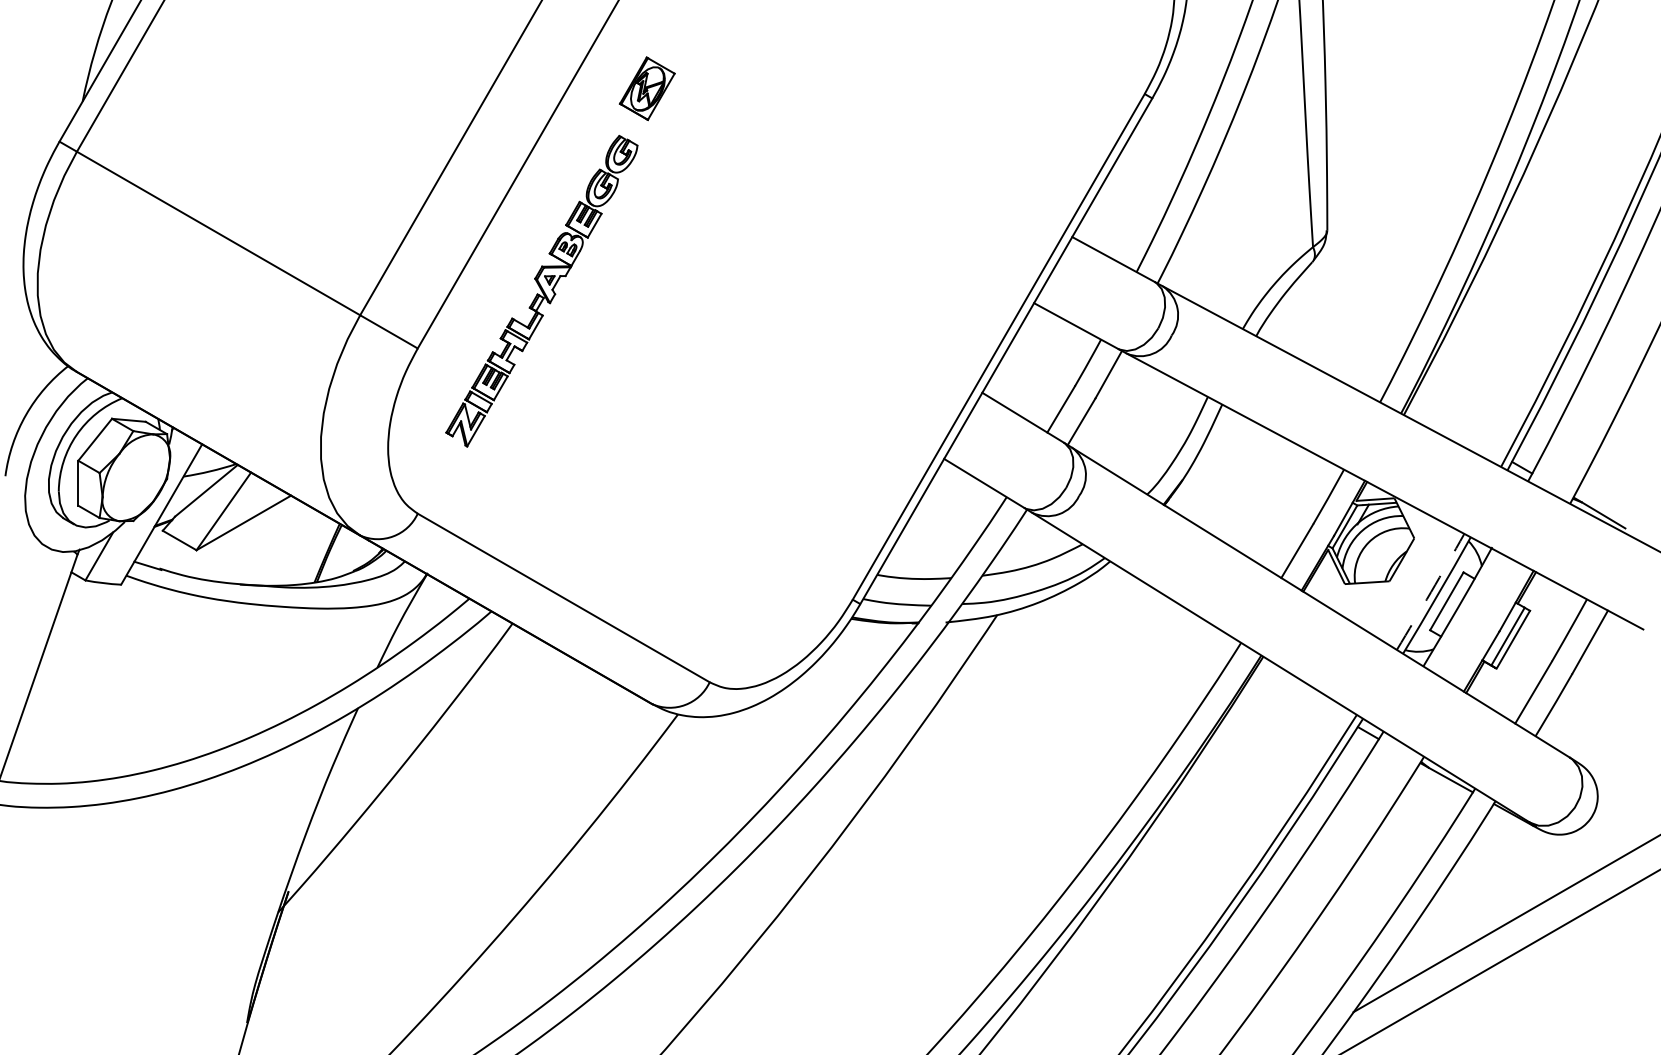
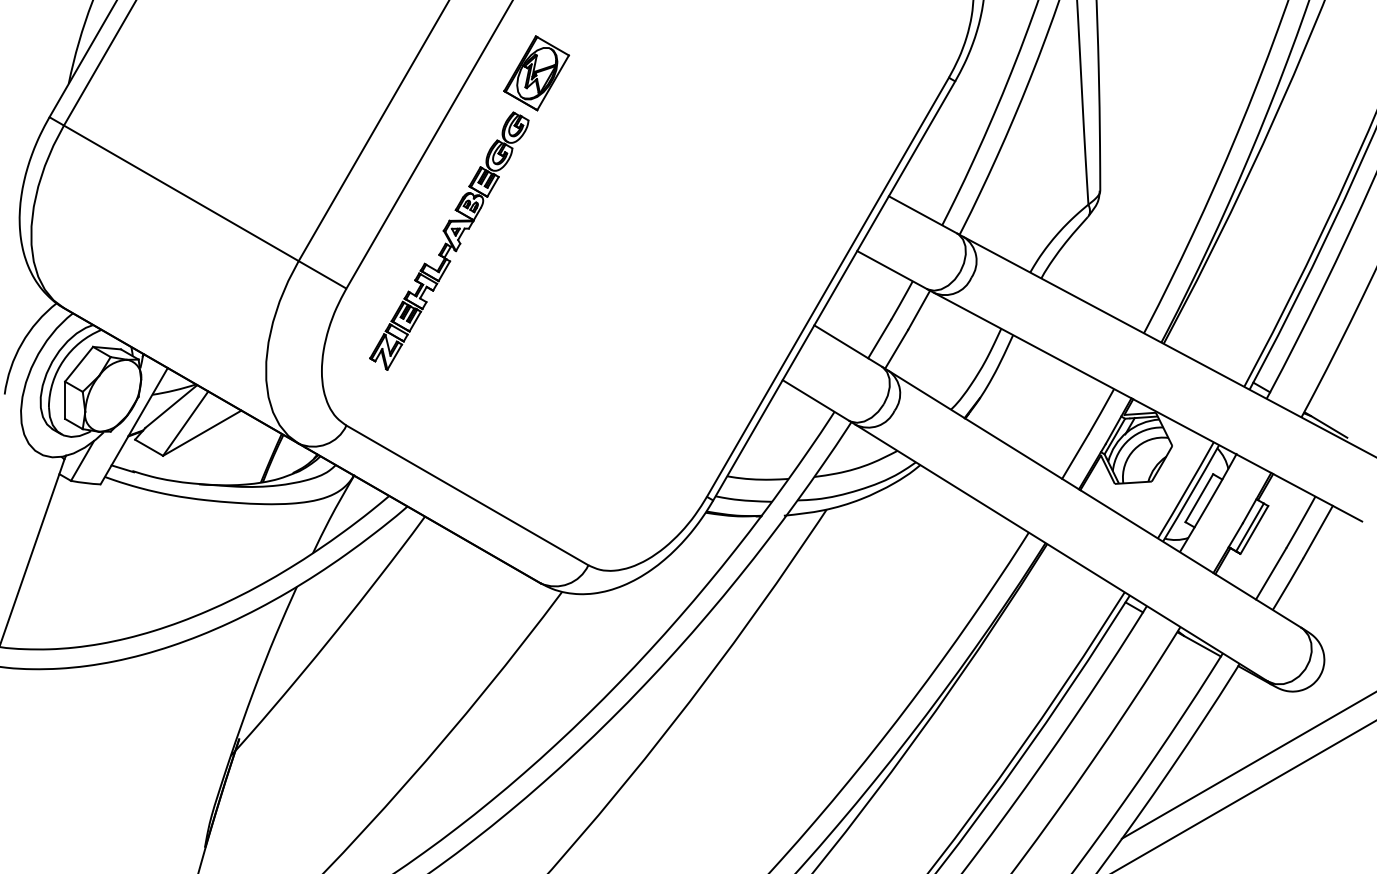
part: (647, 88) -> (536, 73), size x1.43
arc: (1431, 592) -> (1186, 490), dashed -> solid

